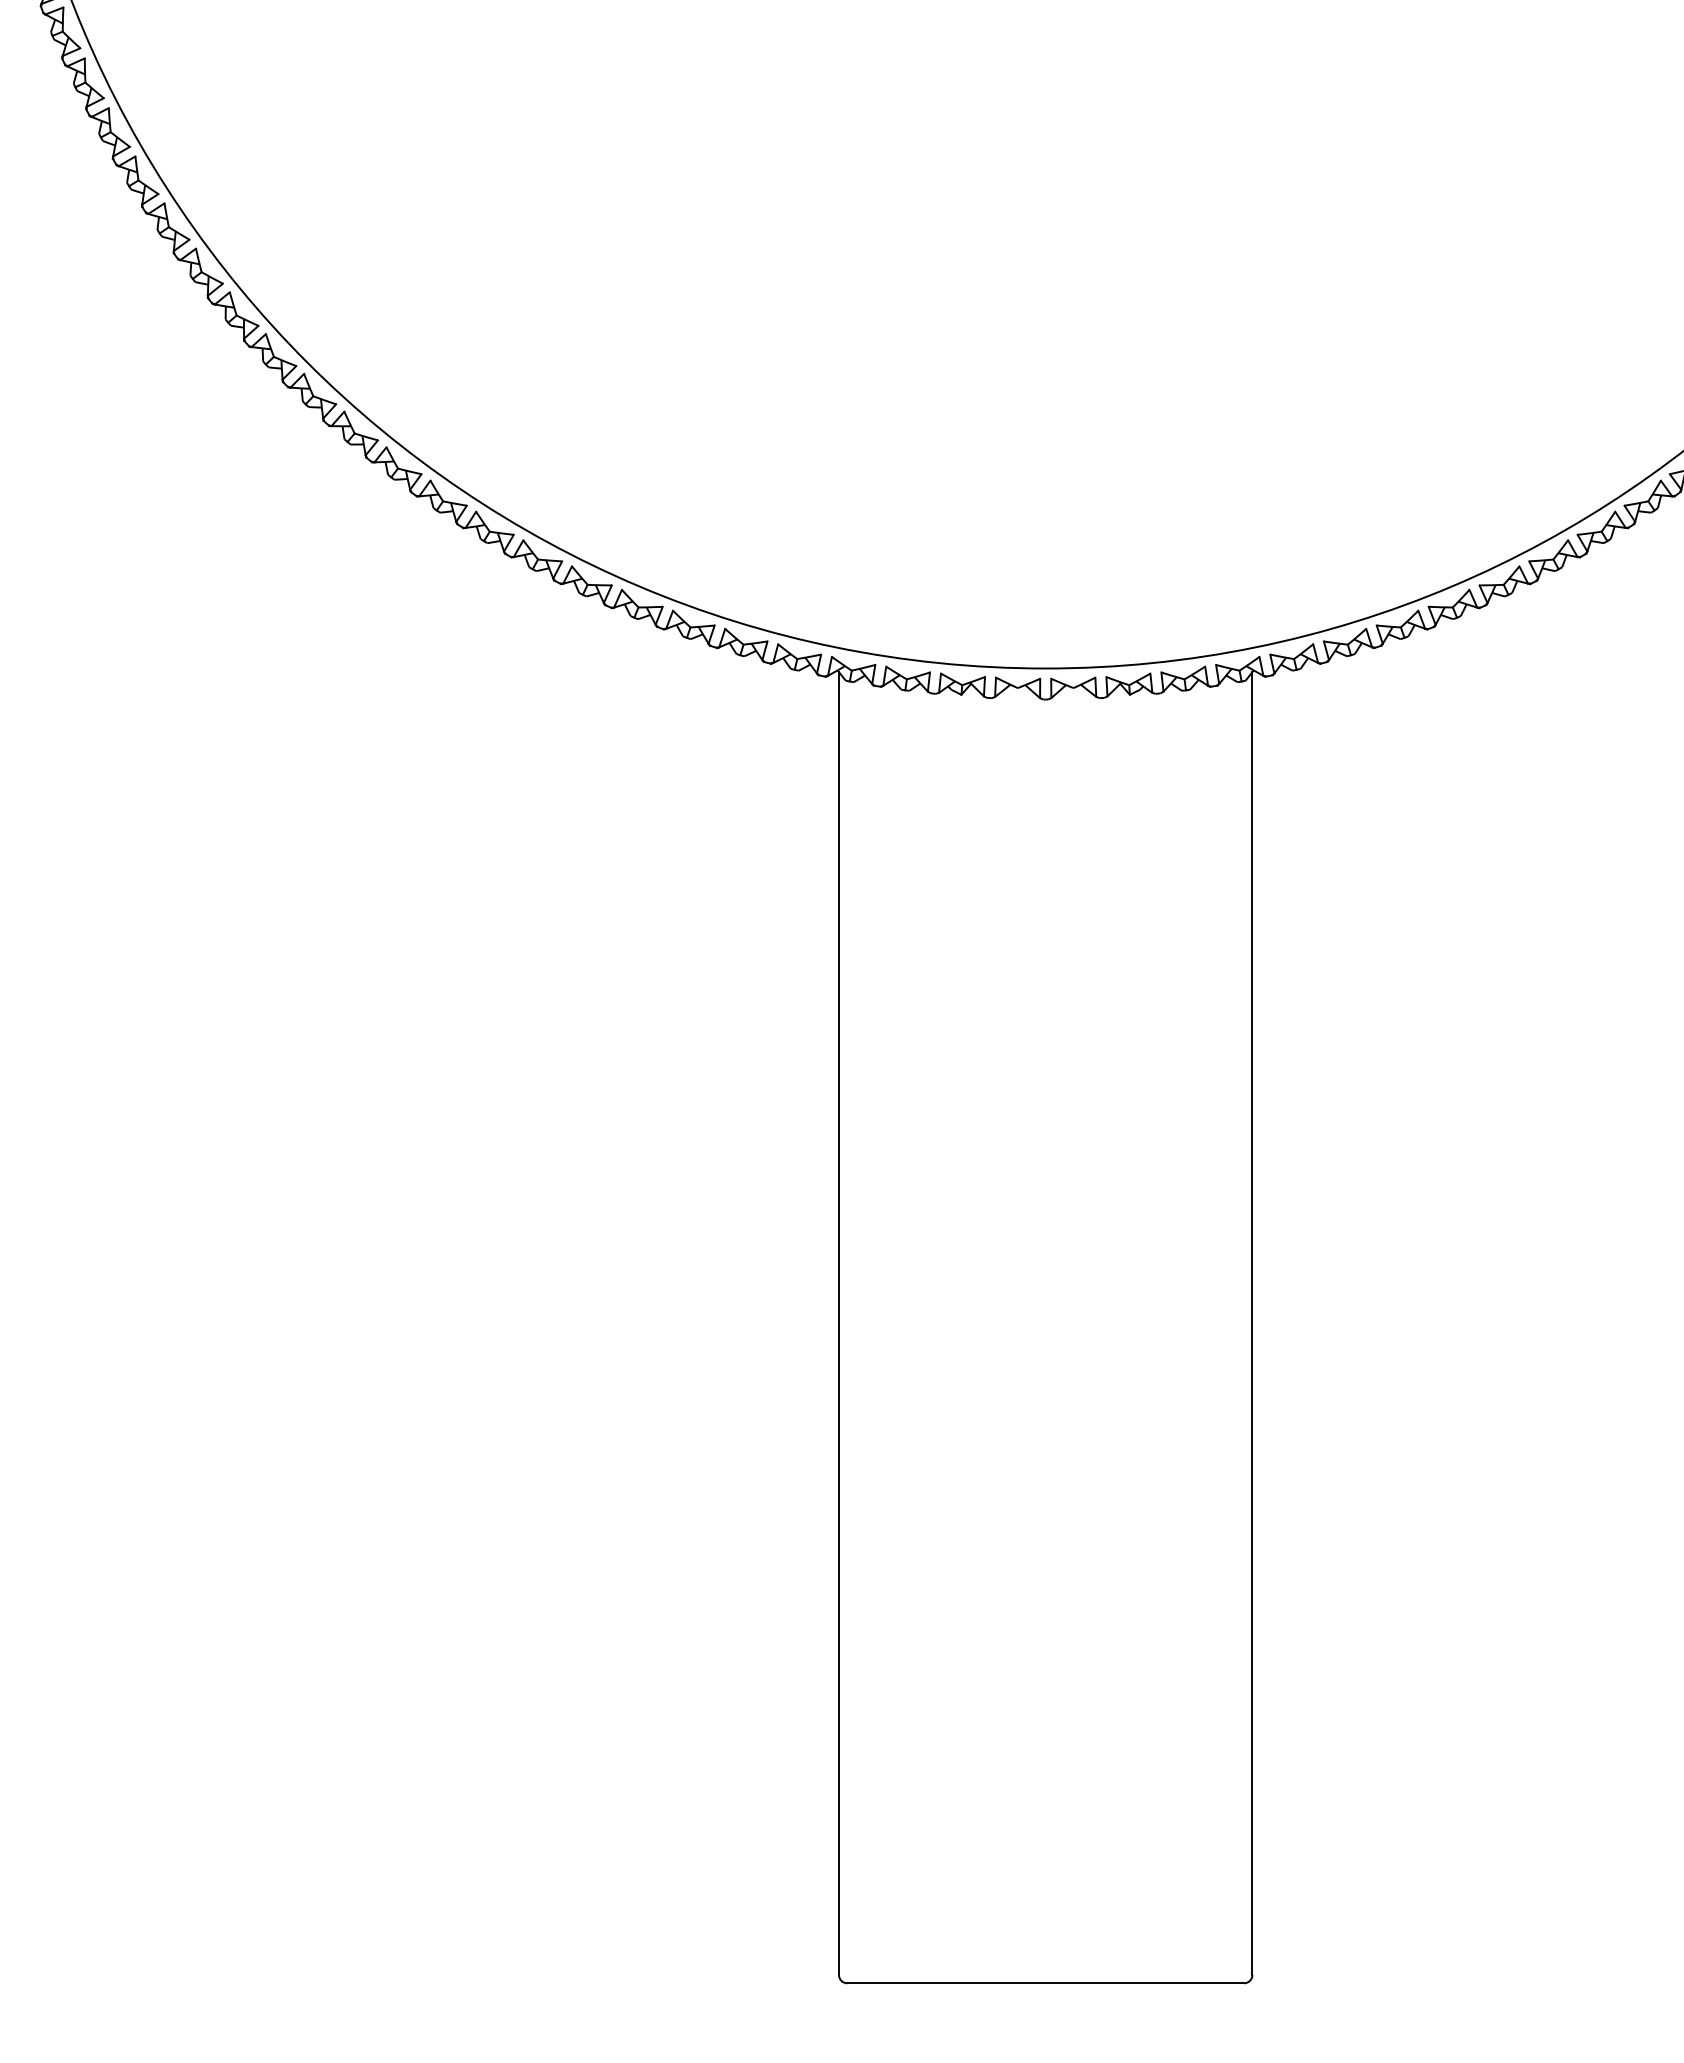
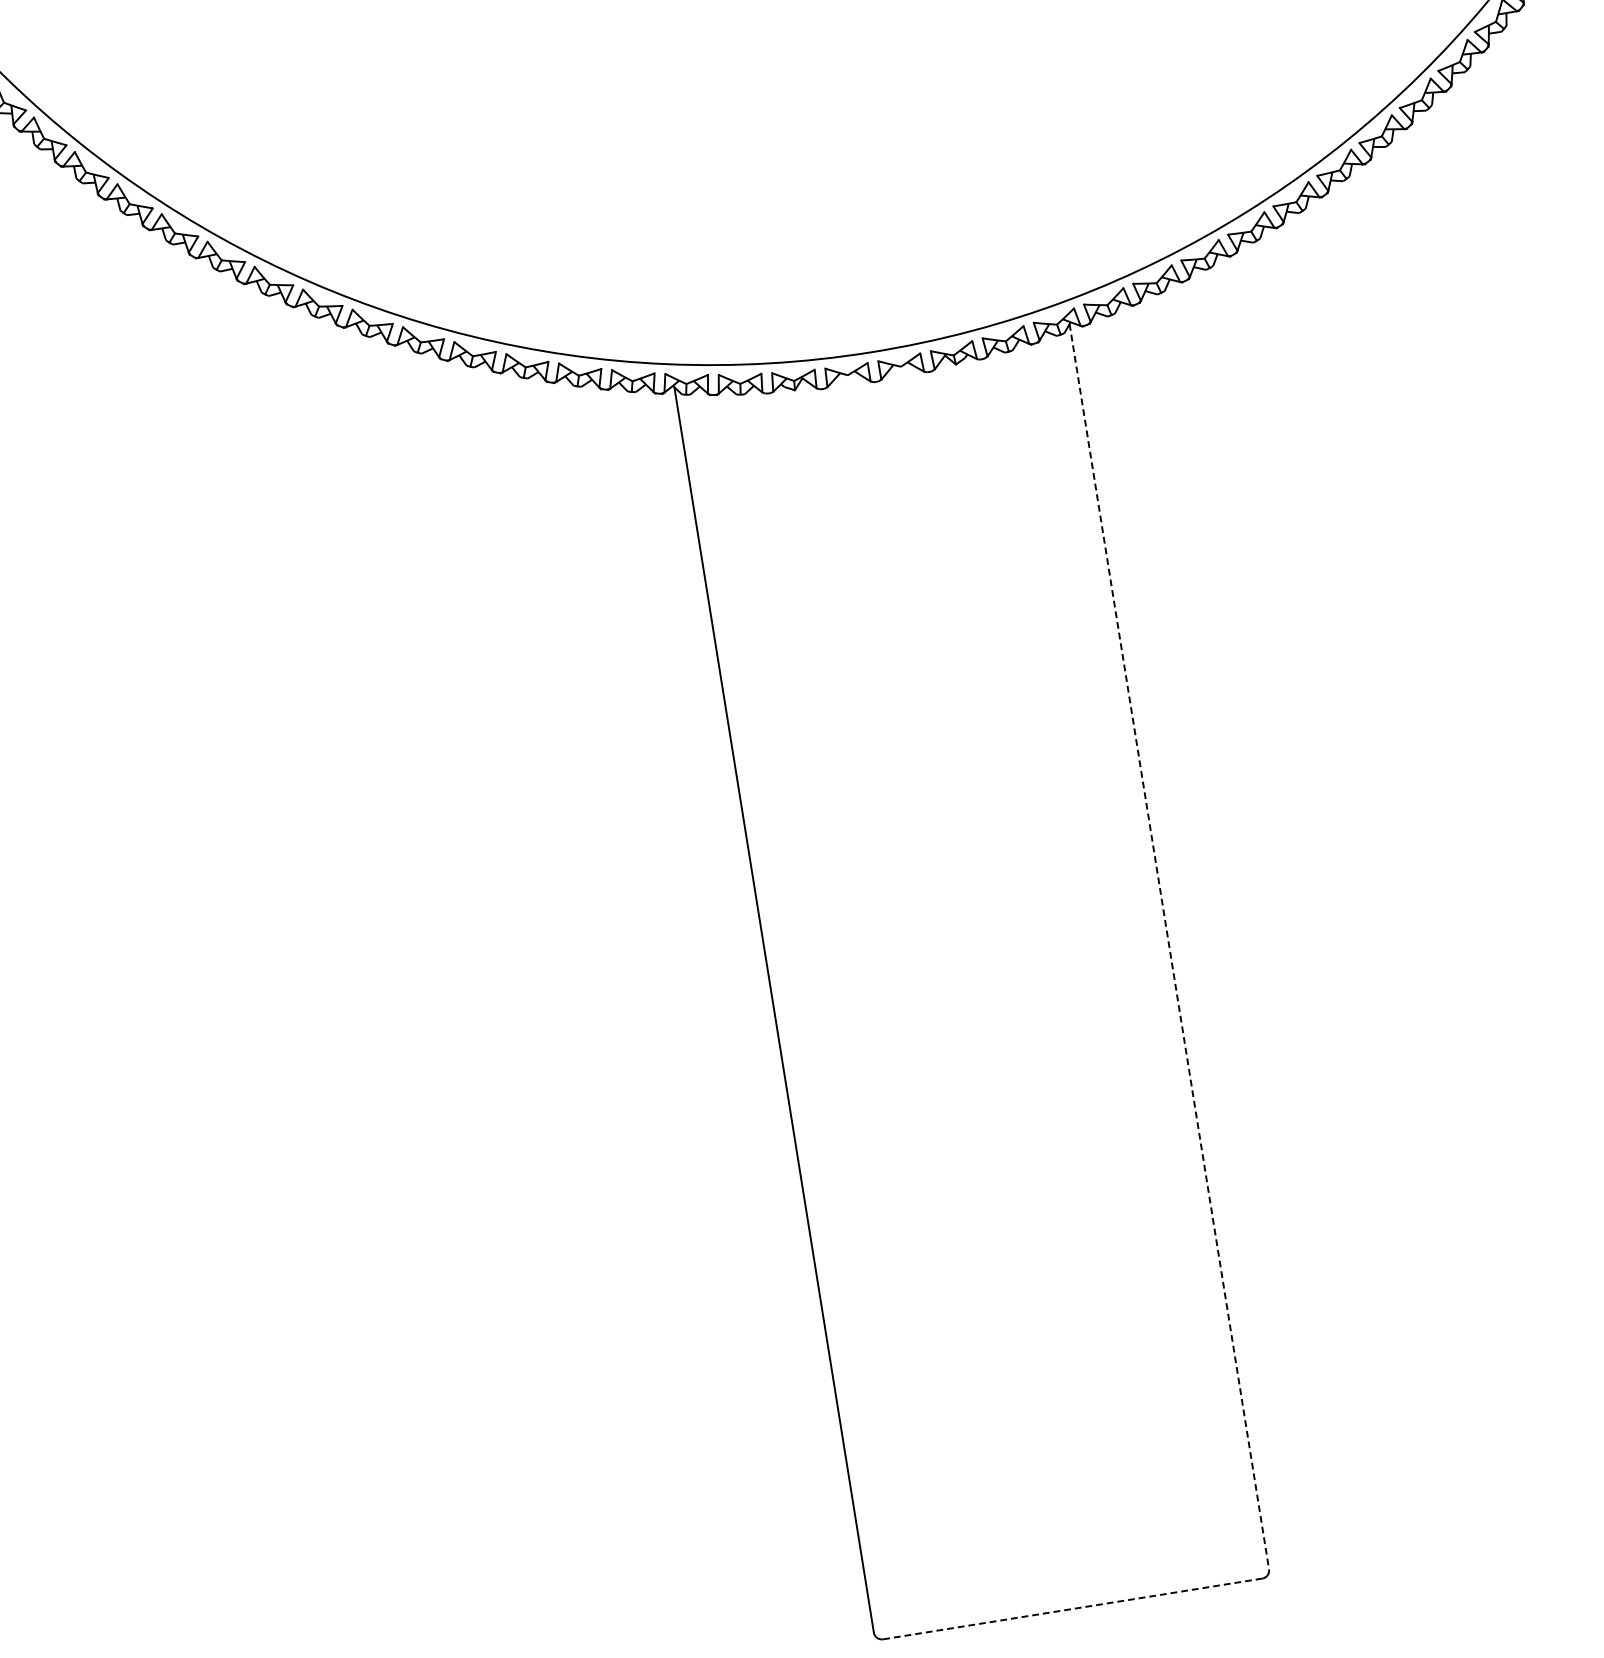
line: (1252, 1324) -> (1169, 947), solid -> dashed
line: (1045, 1983) -> (1072, 1609), solid -> dashed

